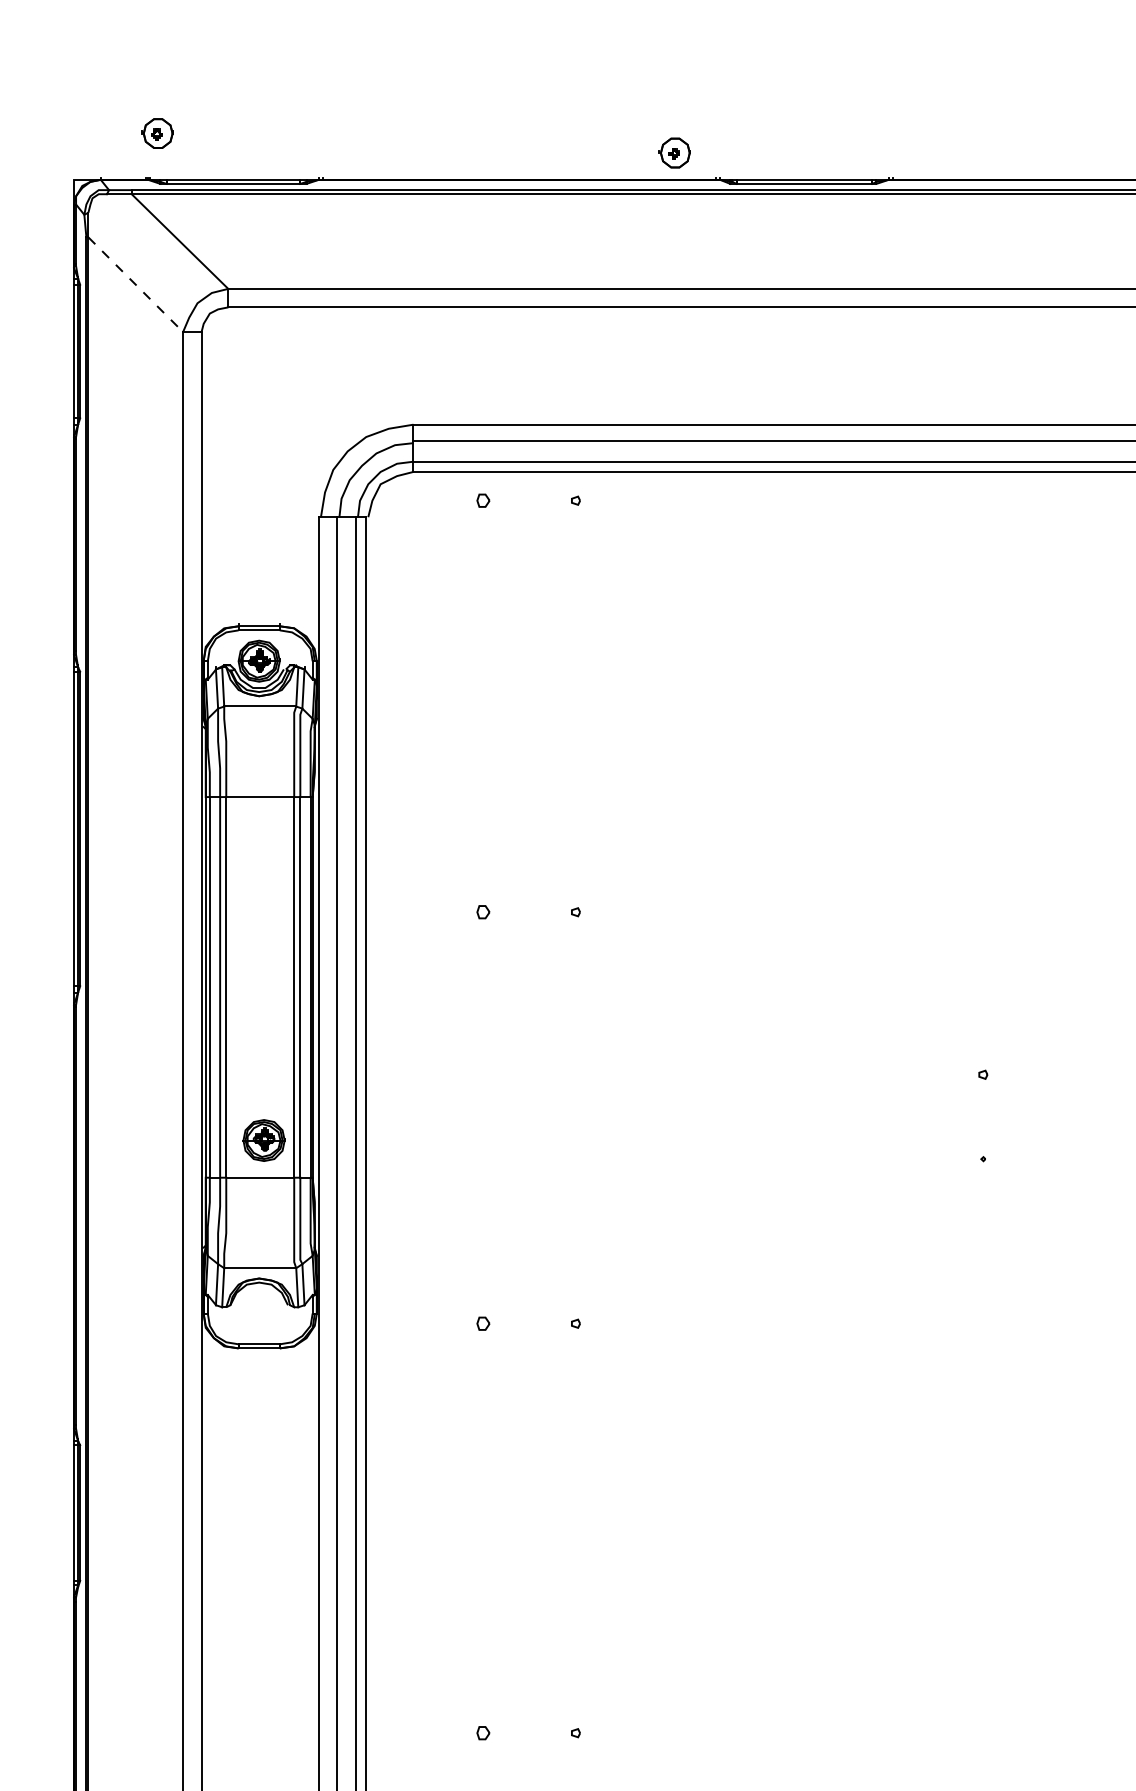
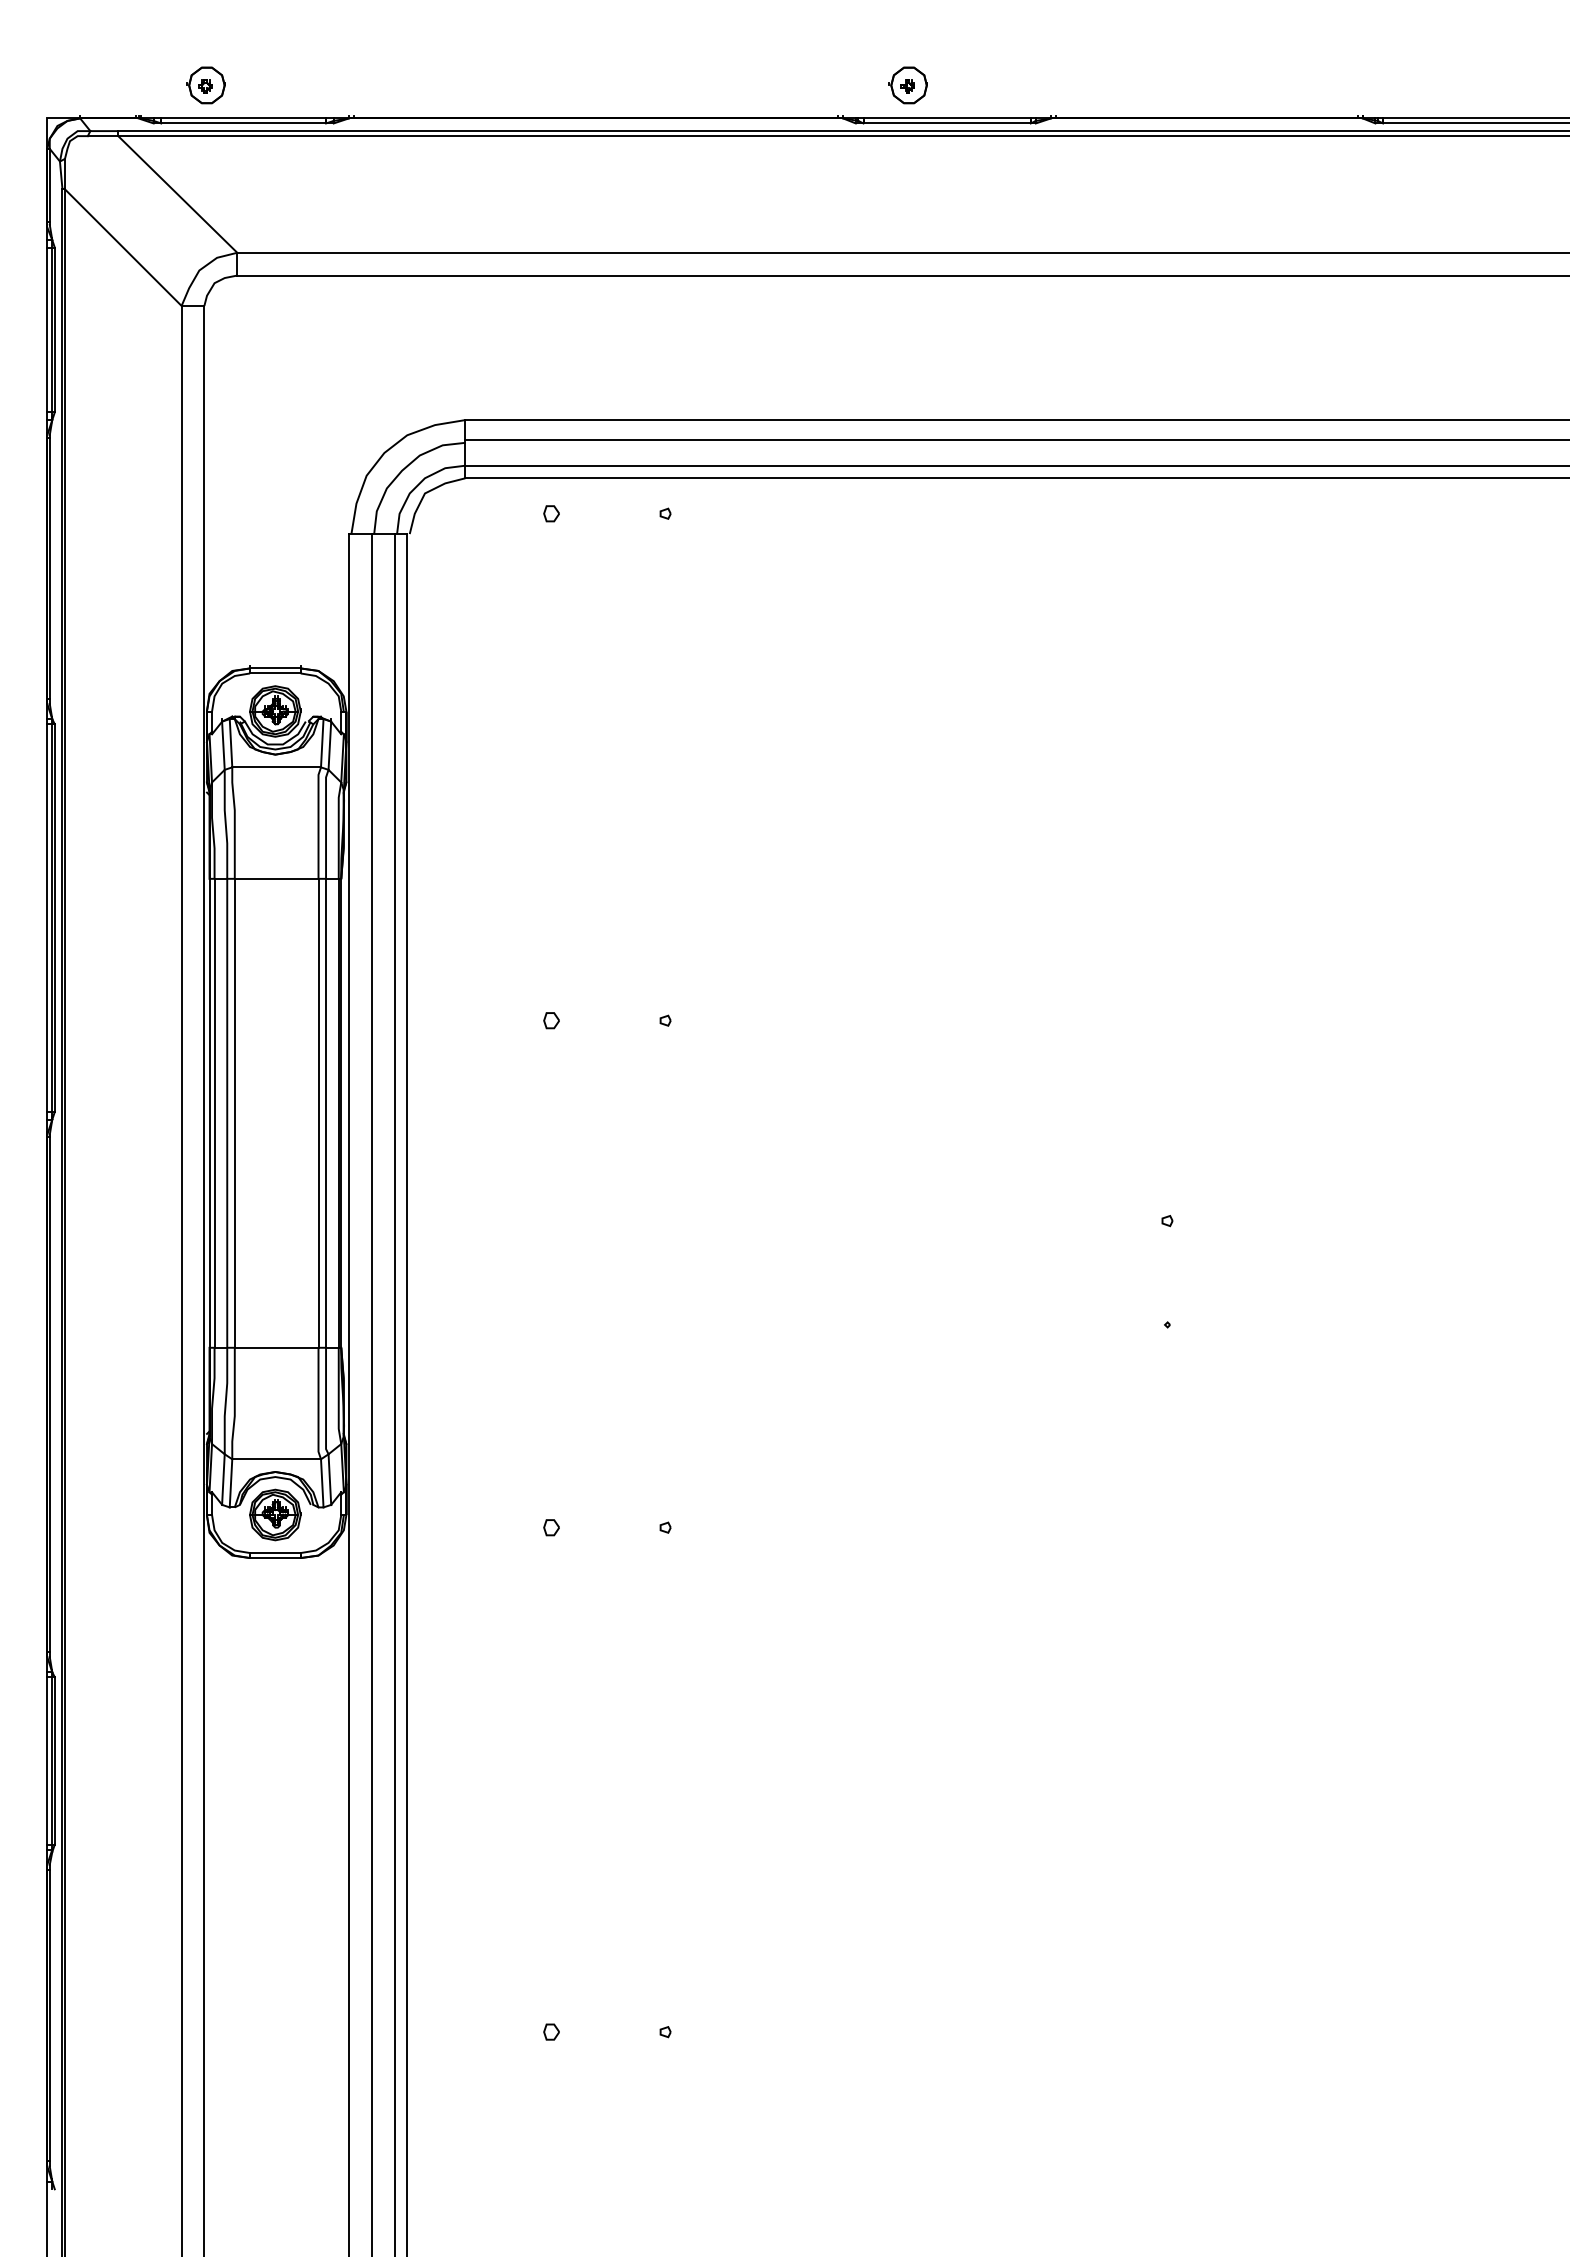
part: (157, 133) -> (205, 85), moved
part: (674, 153) -> (907, 85), moved
line: (135, 284) -> (123, 247), dashed -> solid
part: (264, 1140) -> (275, 1514), moved

